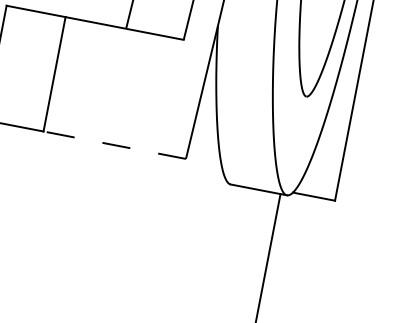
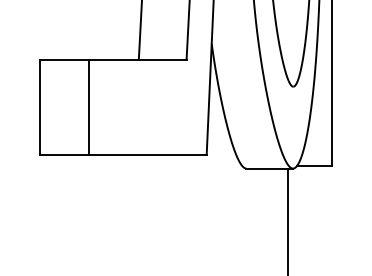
line: (114, 145) -> (147, 155), dashed -> solid

